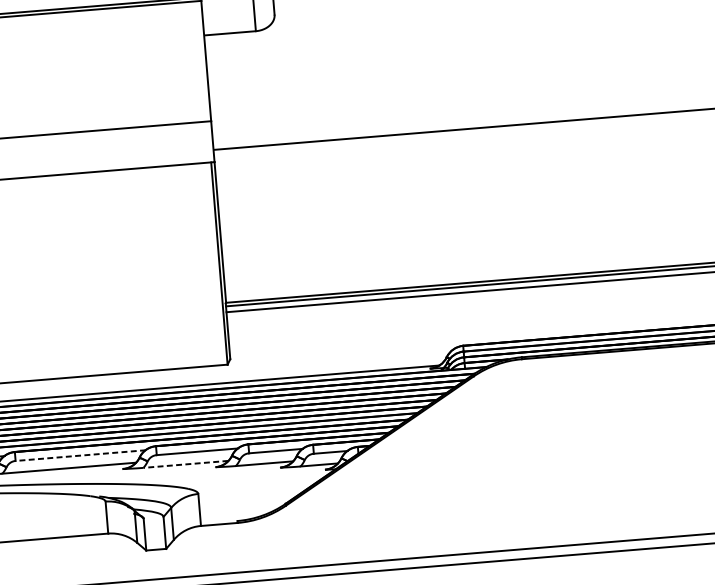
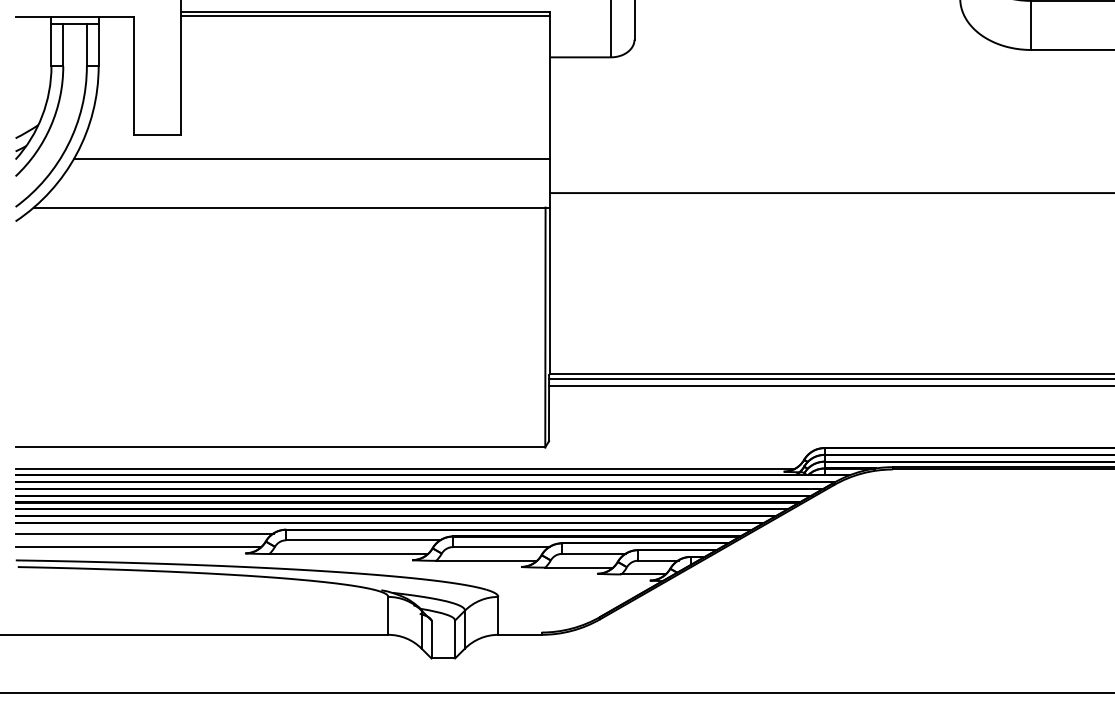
line: (80, 455) -> (363, 540), dashed -> solid
line: (185, 464) -> (486, 560), dashed -> solid

